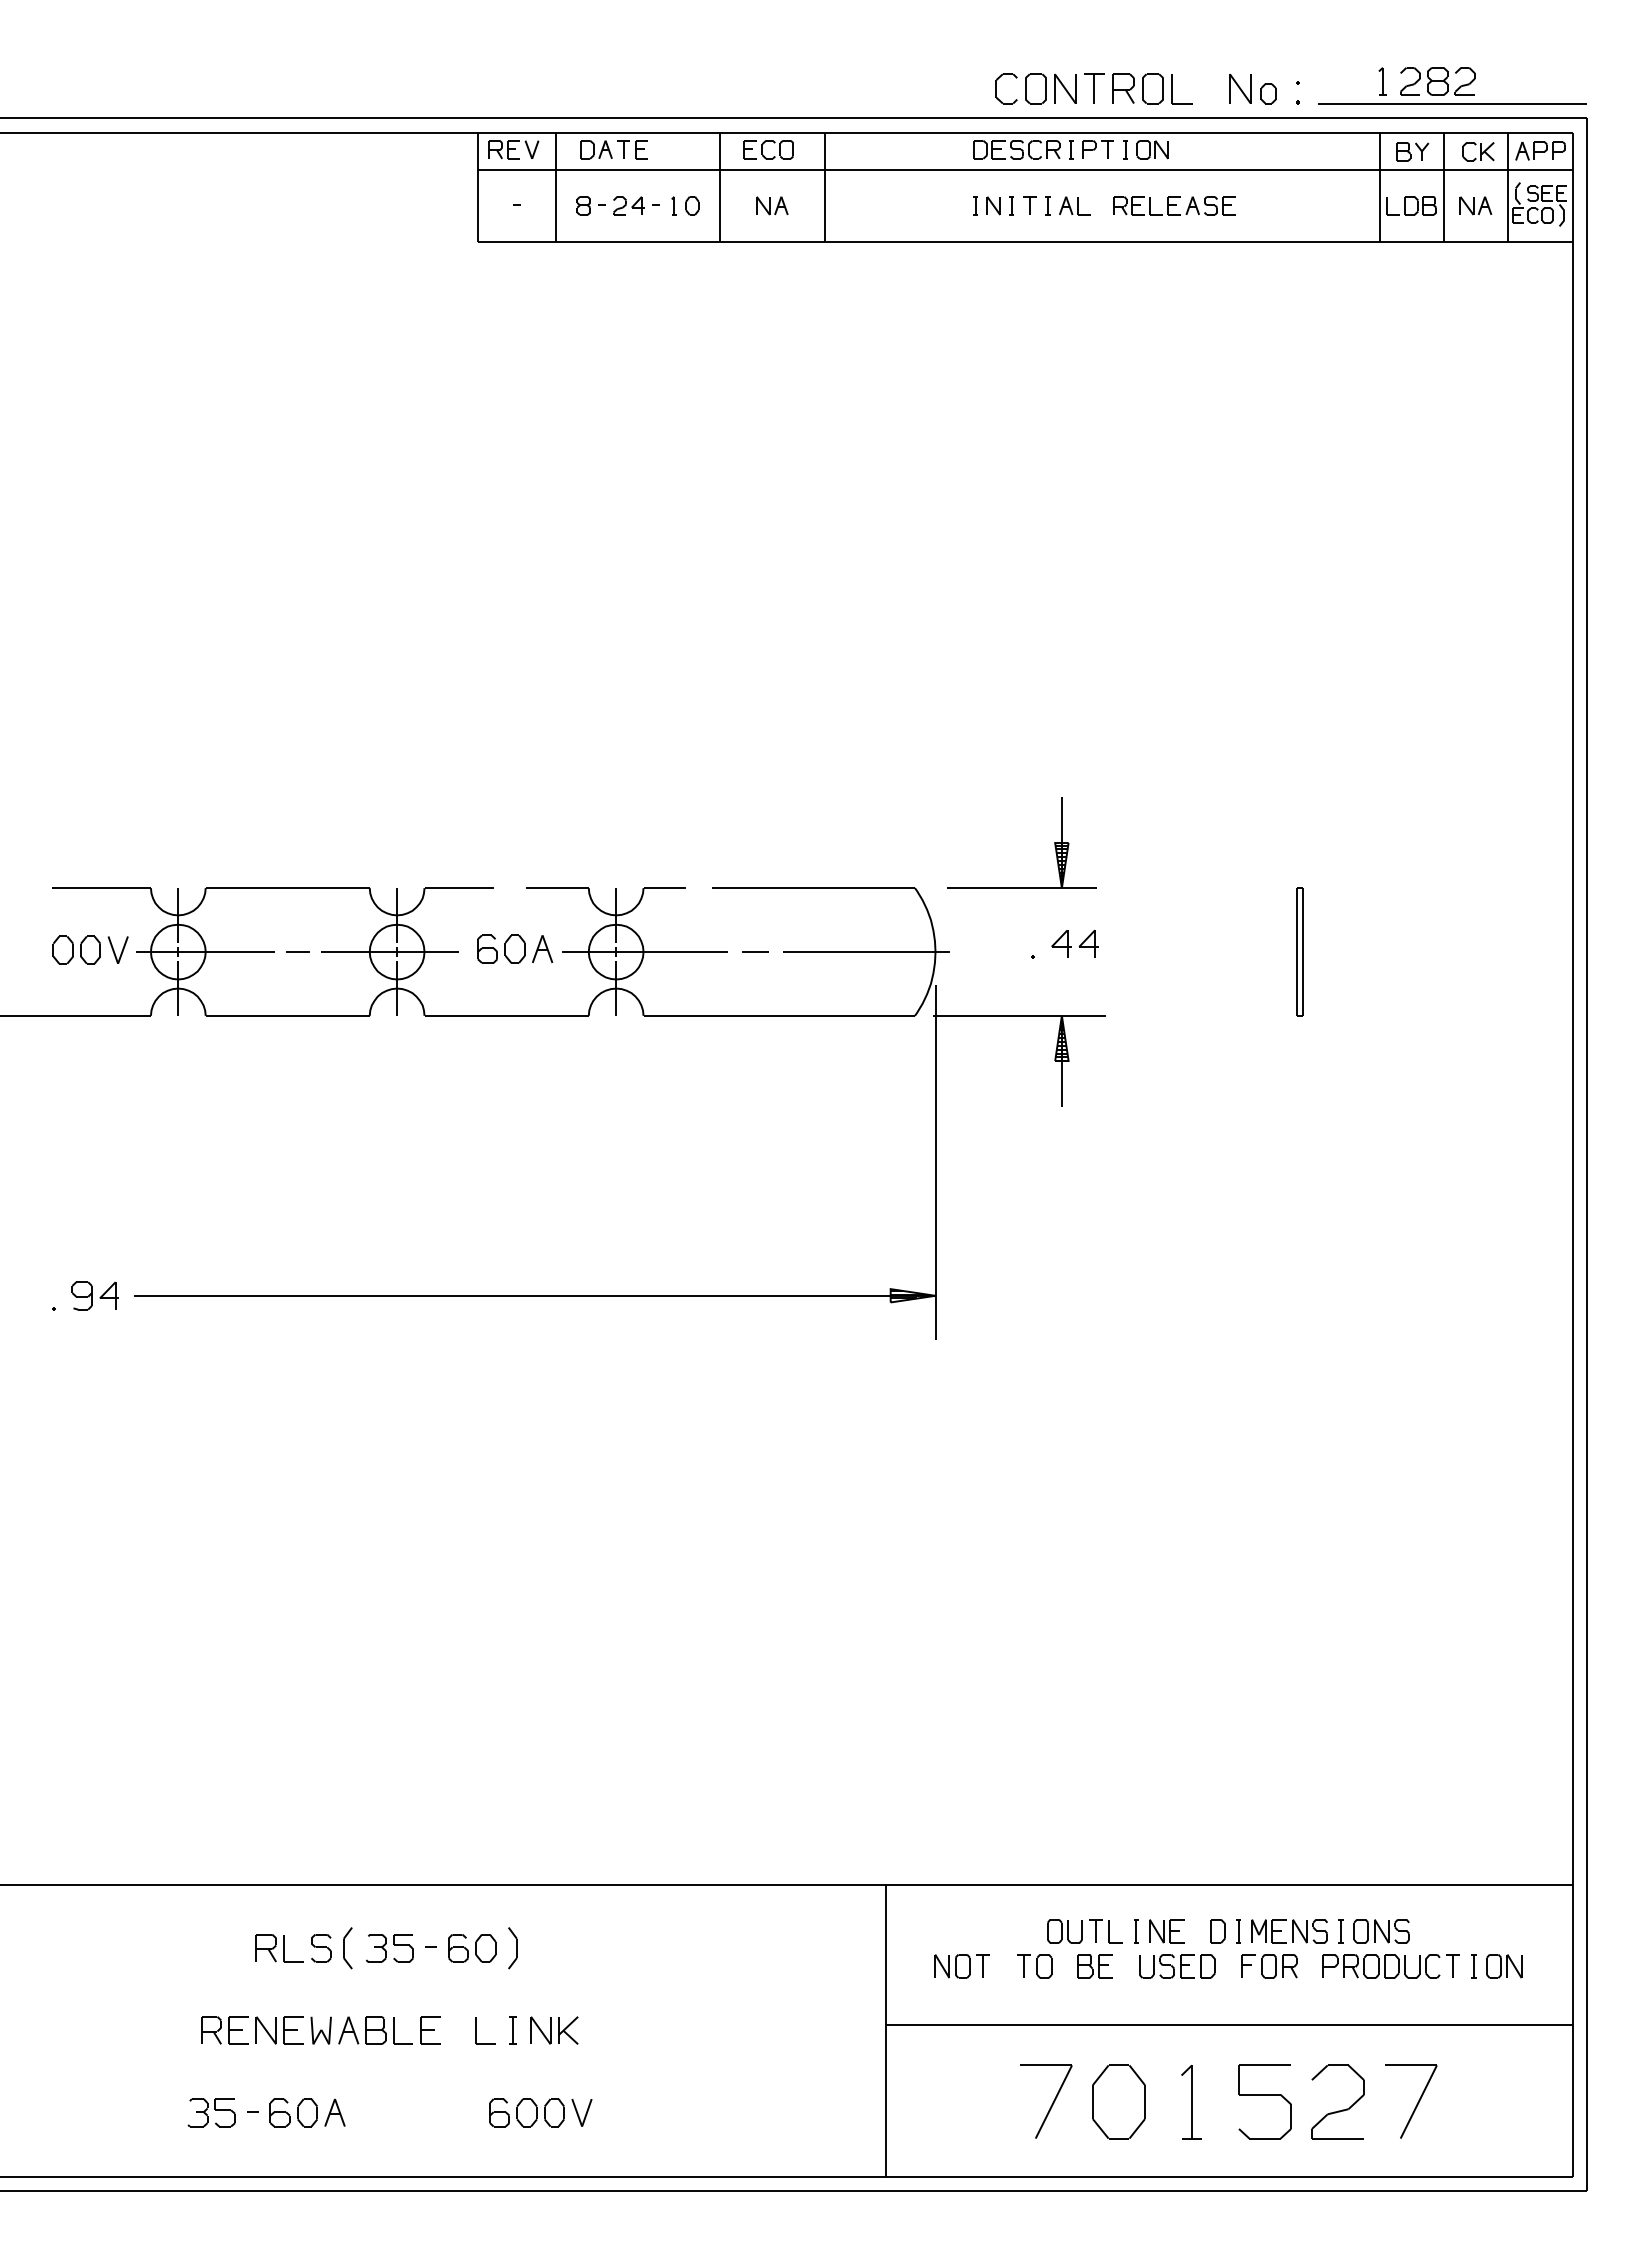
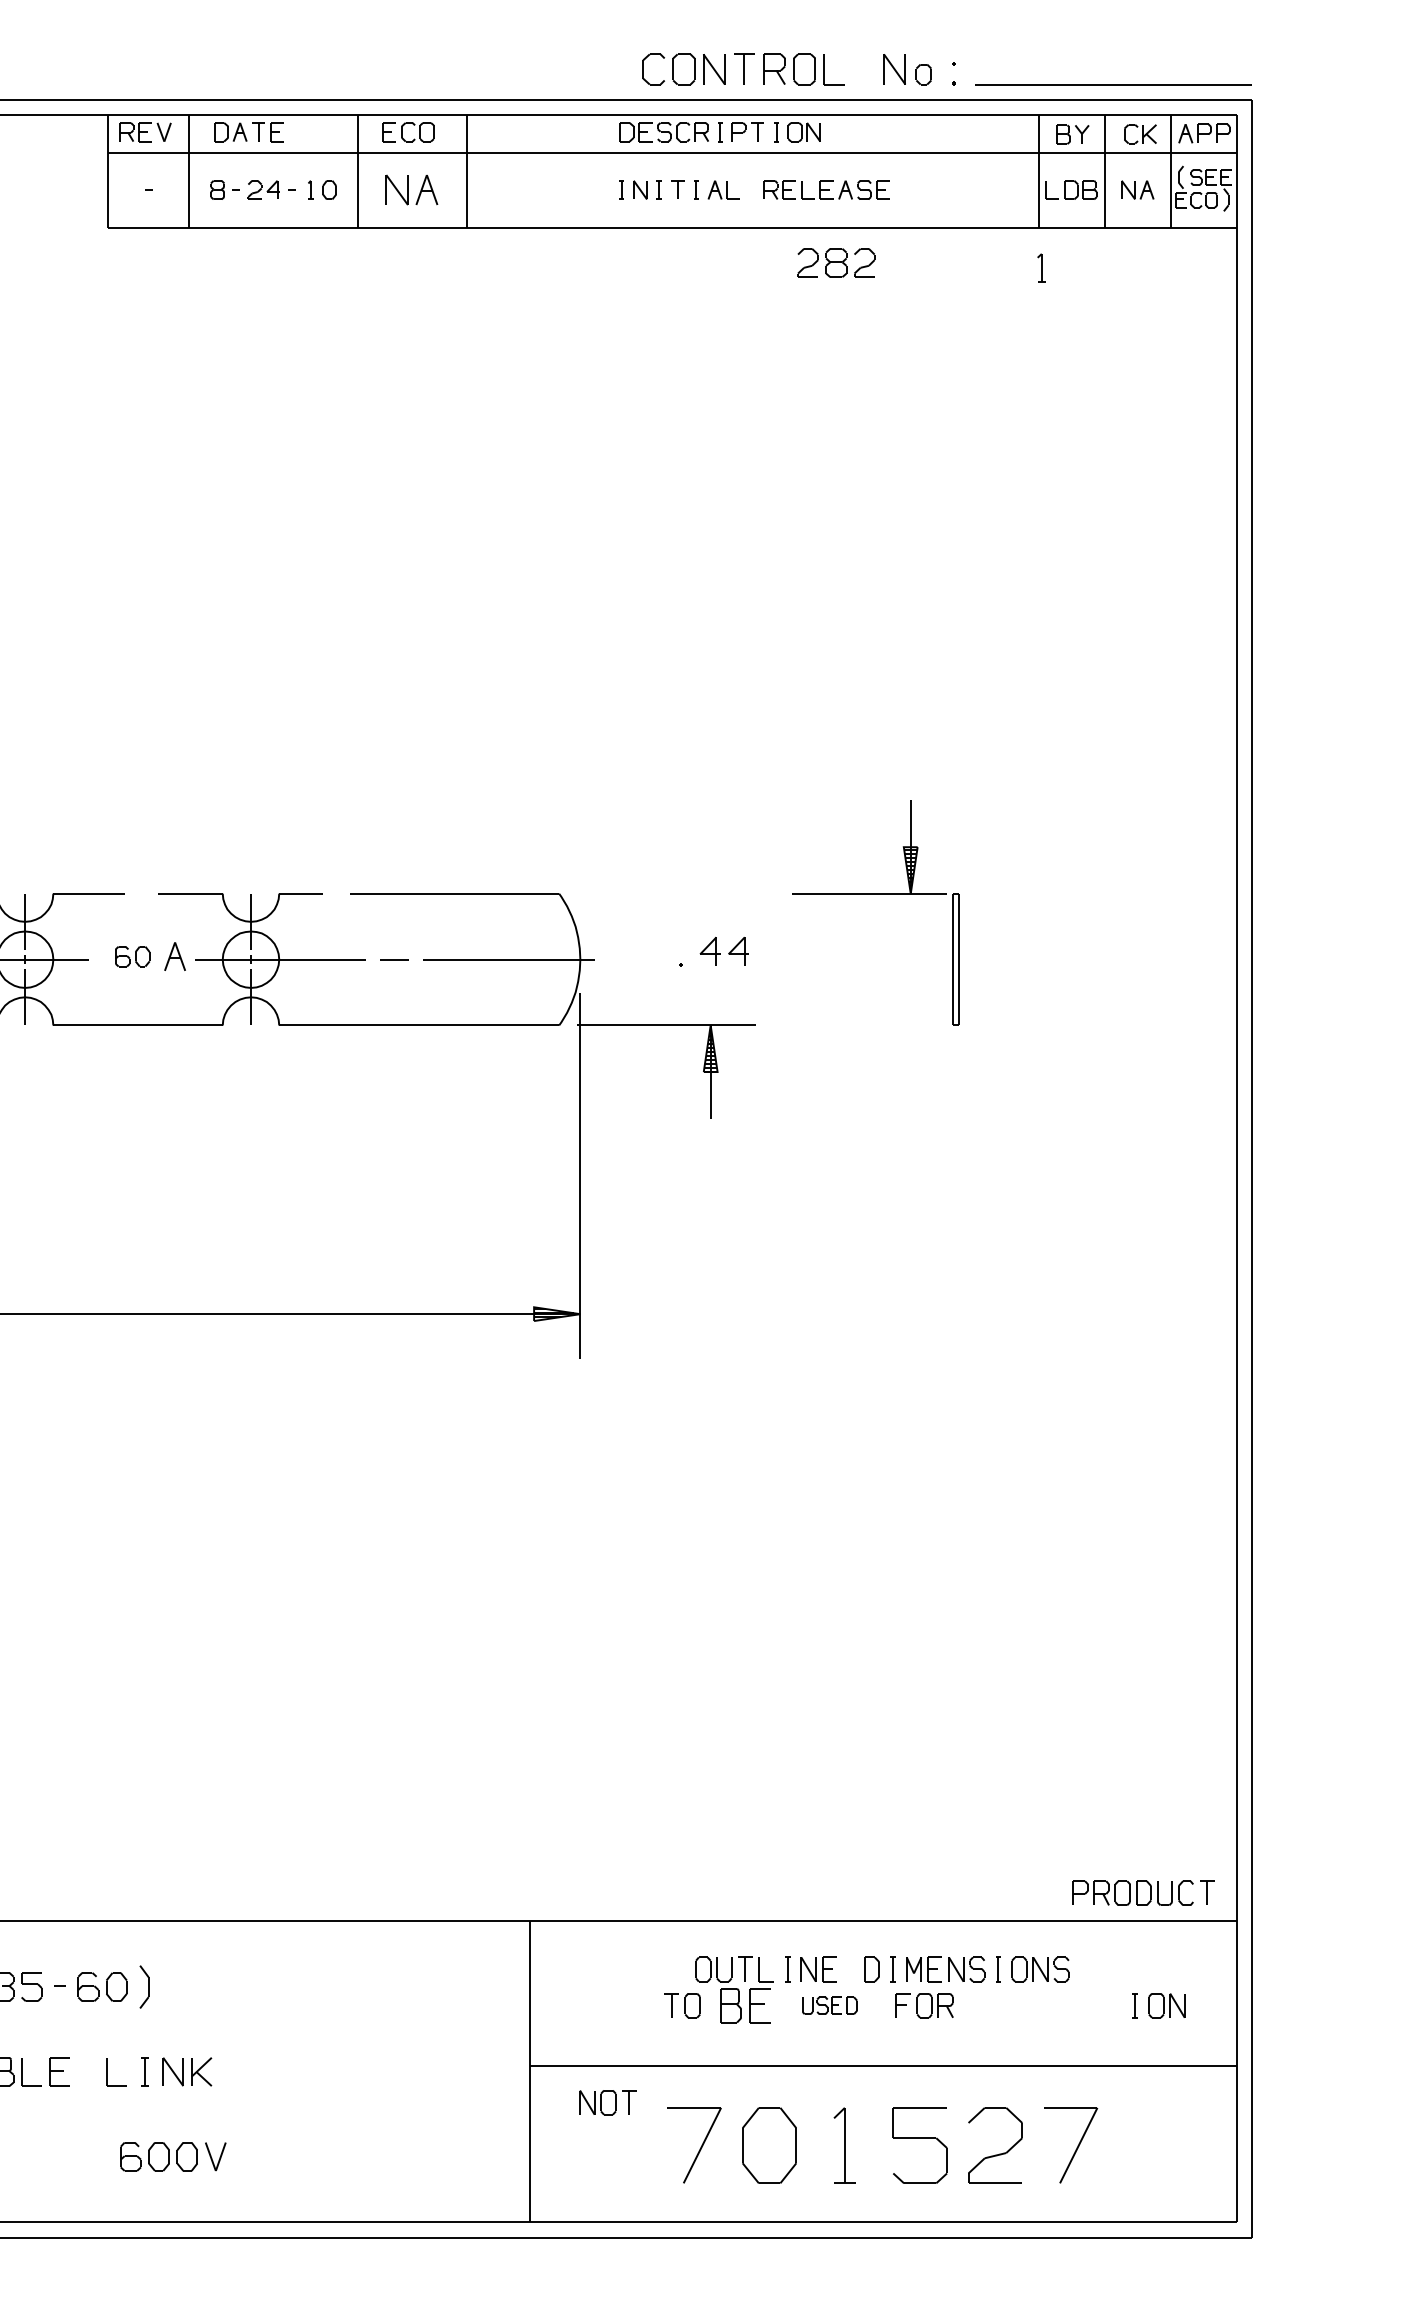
part: (1382, 81) -> (1041, 268), moved
part: (1437, 81) -> (836, 262), moved
part: (772, 205) -> (412, 189), size x1.6
part: (1054, 842) -> (903, 846), moved
part: (501, 948) -> (132, 955), size x0.7
part: (961, 1966) -> (607, 2102), moved
part: (1094, 1966) -> (744, 2005), size x1.4
part: (1177, 1966) -> (829, 2005), size x0.7
part: (1390, 1966) -> (1142, 1893), moved

